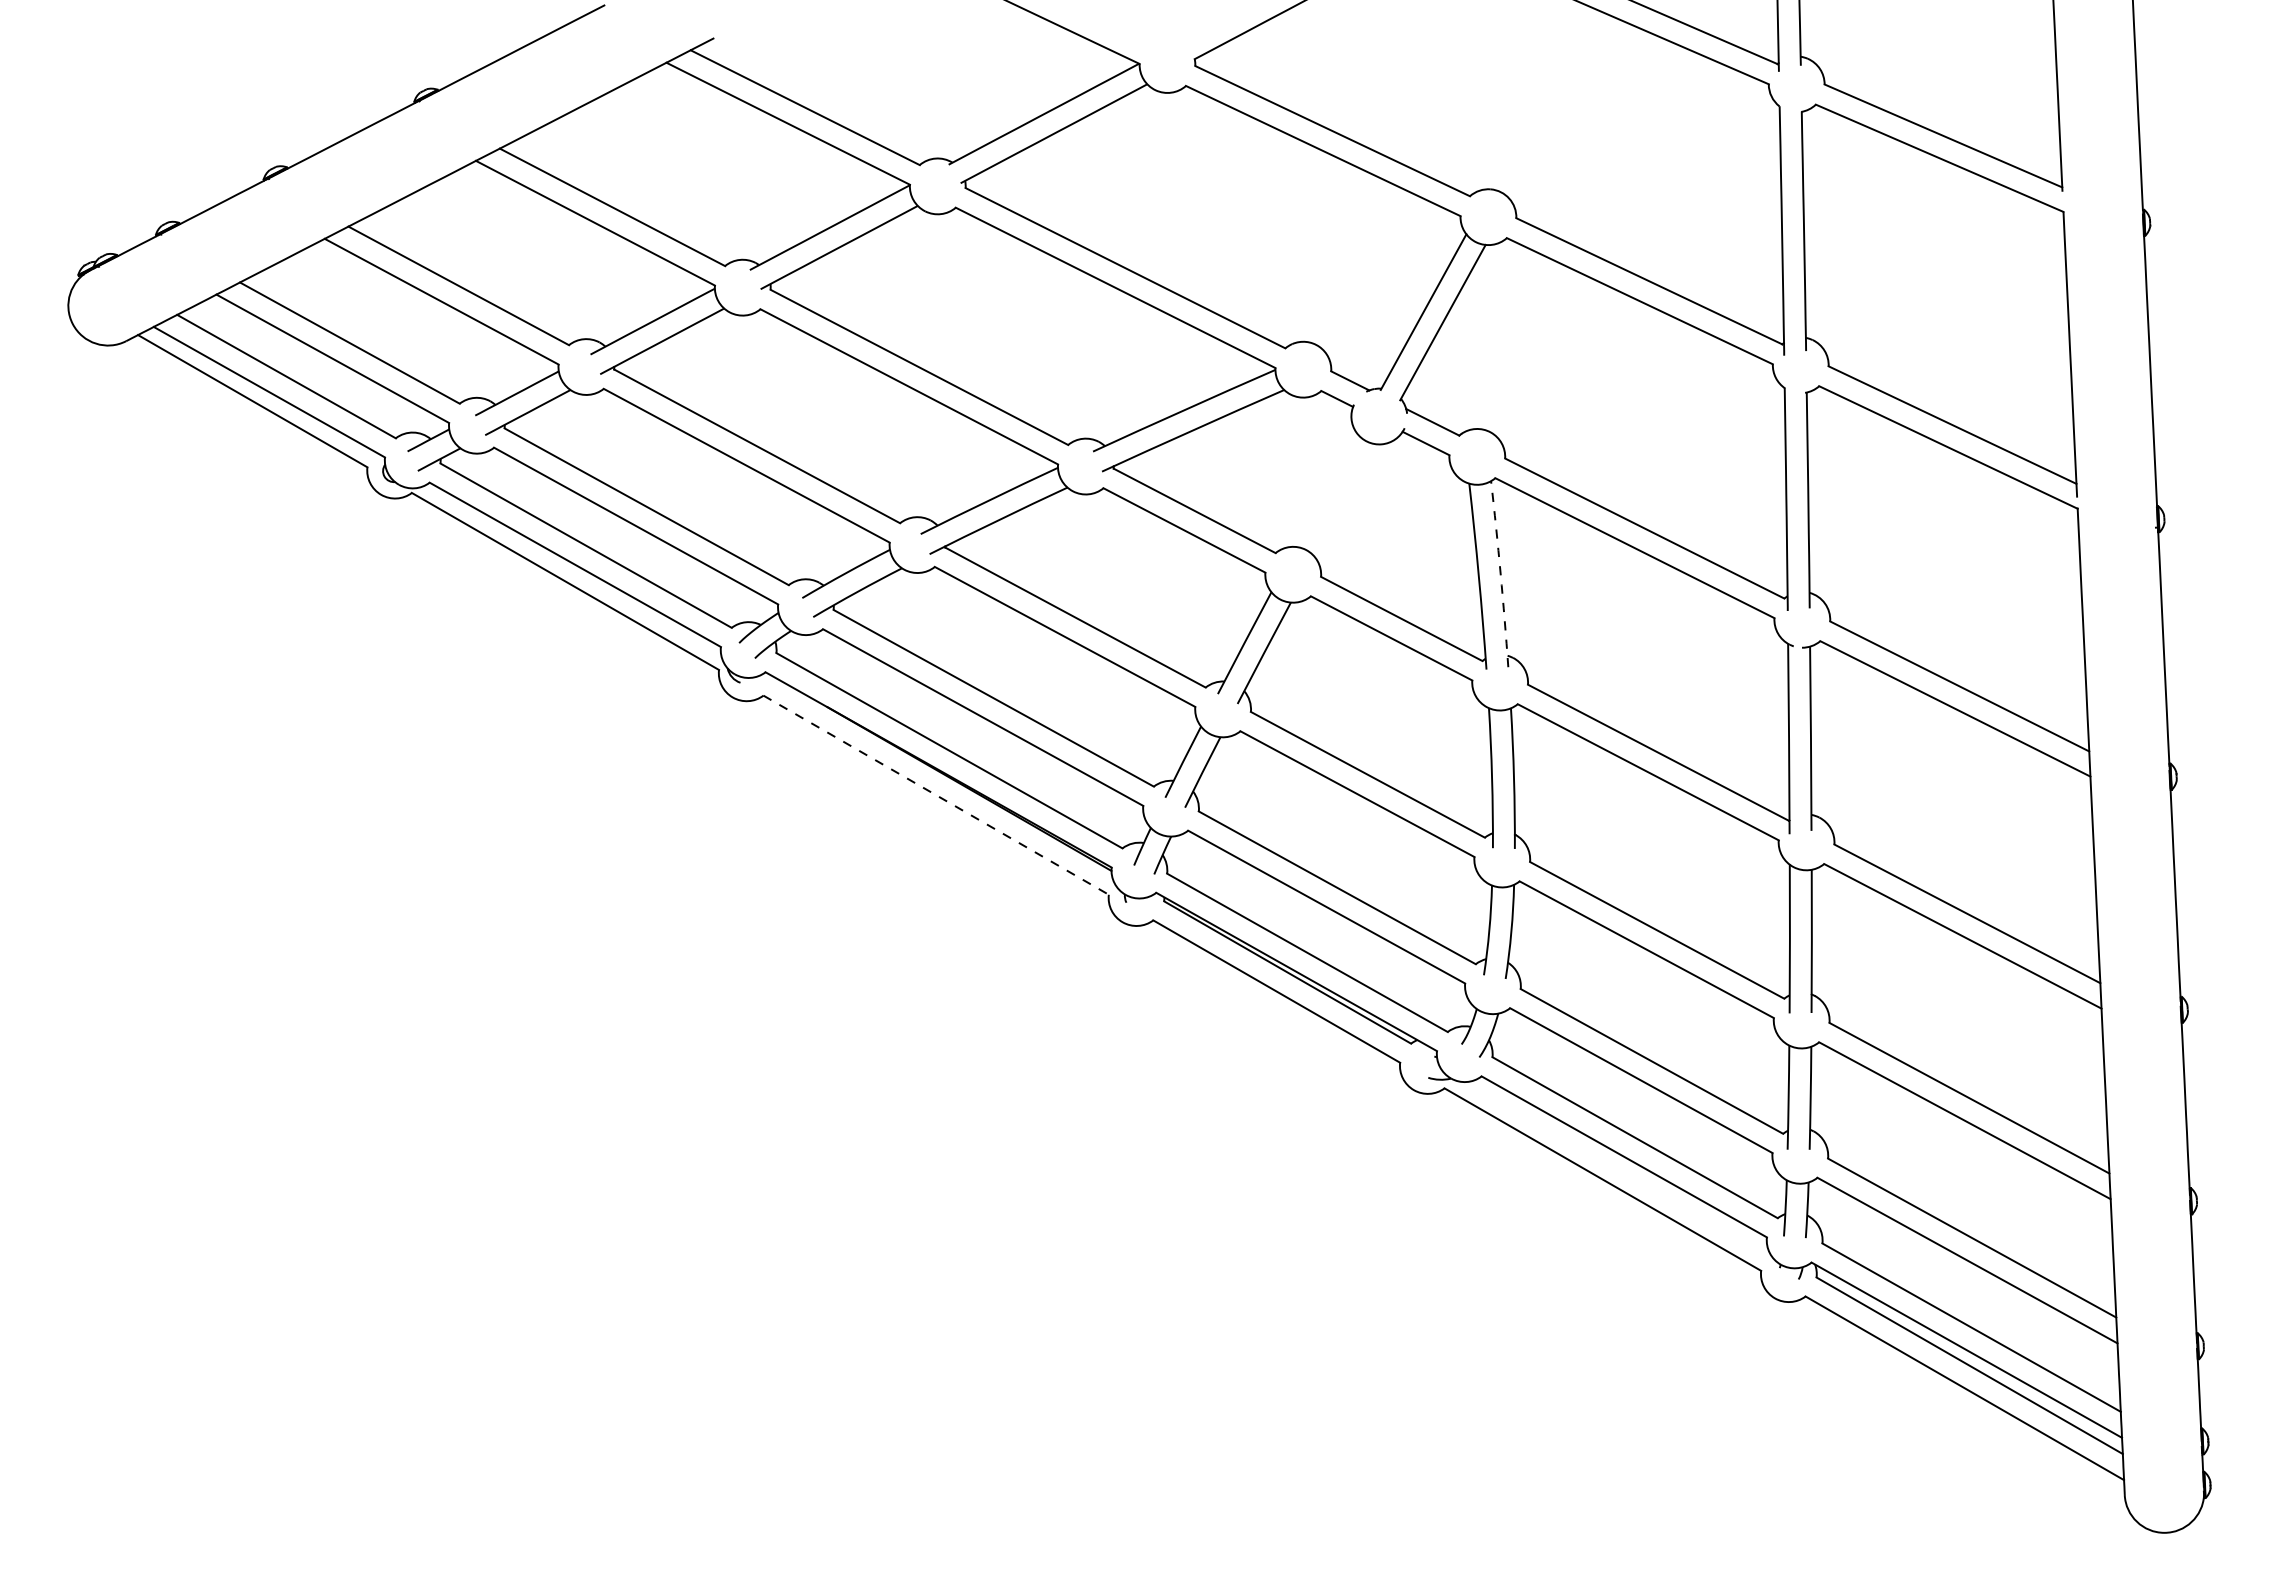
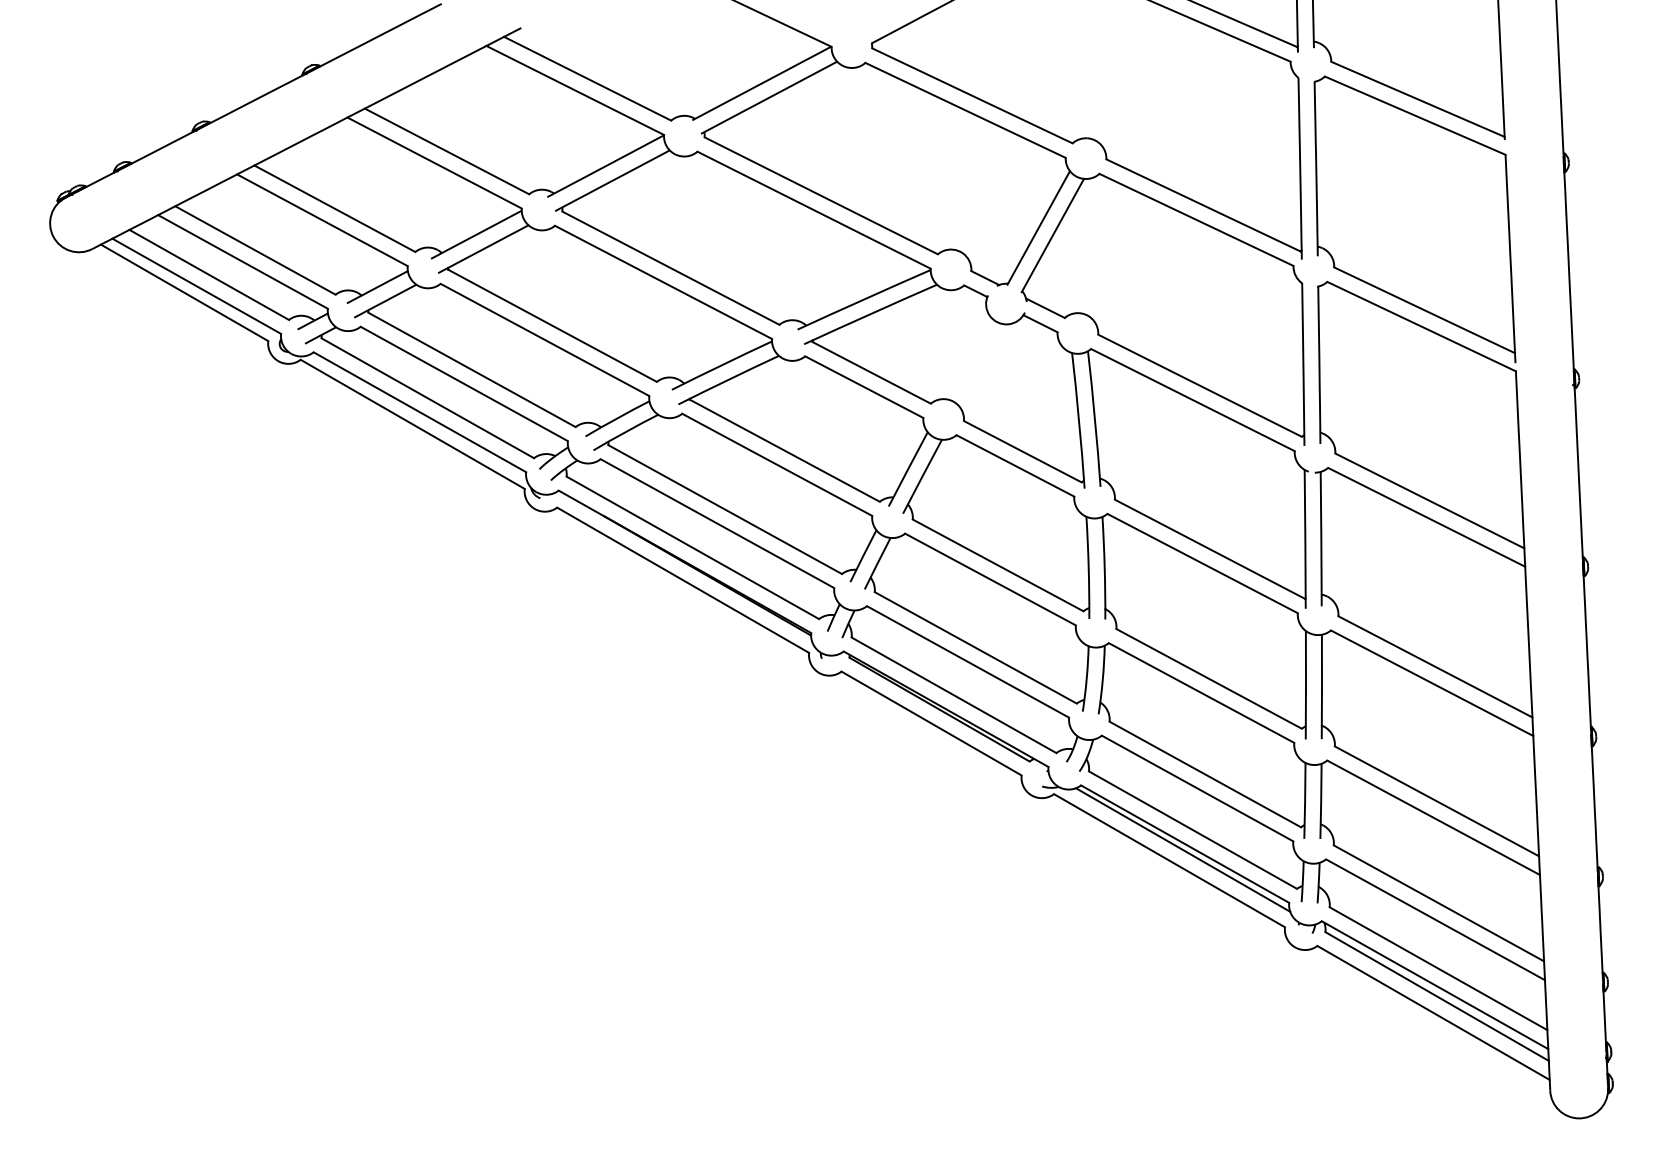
arc: (1500, 574) -> (1094, 419), dashed -> solid
line: (936, 795) -> (683, 580), dashed -> solid
line: (1621, 1164) -> (1183, 849), added

